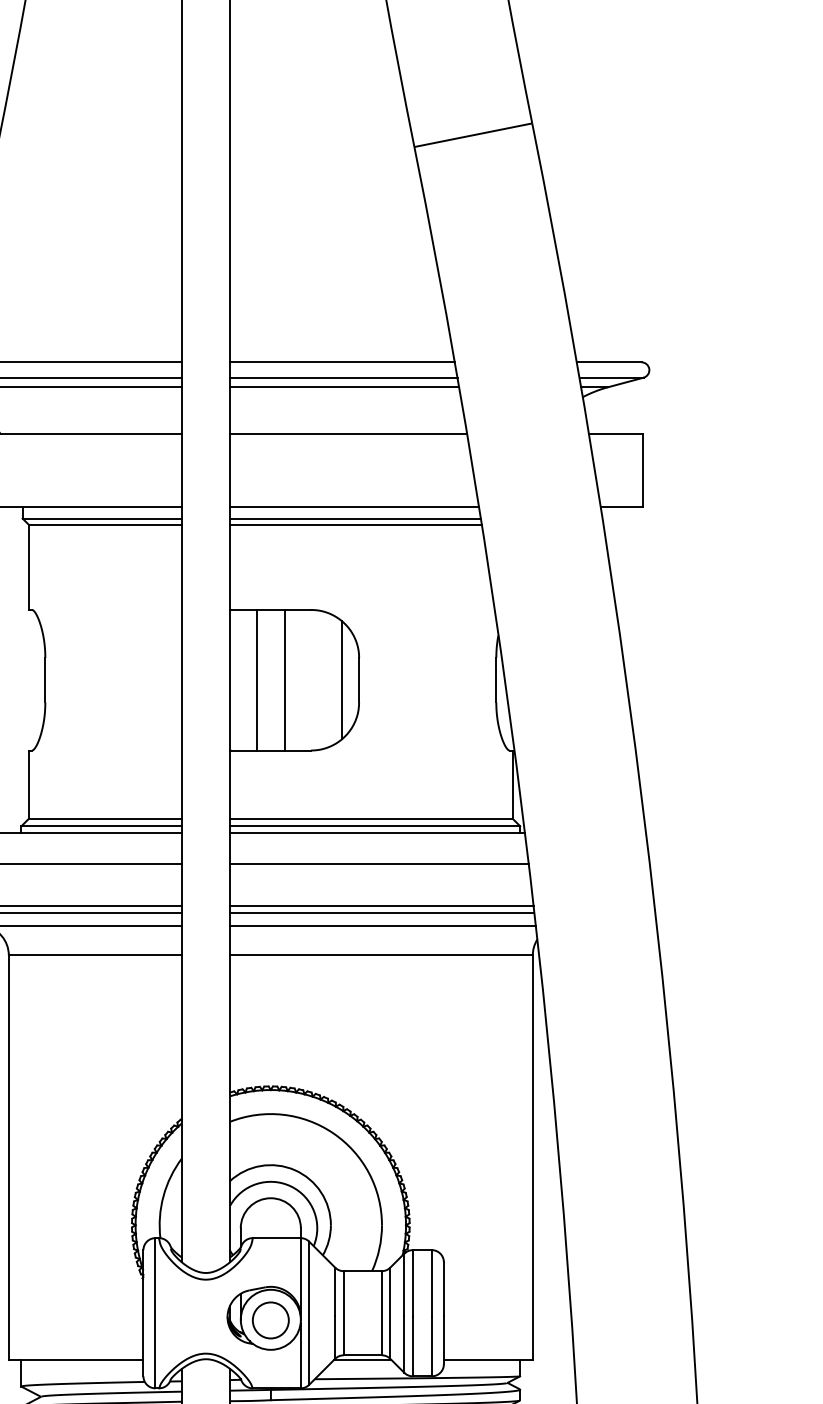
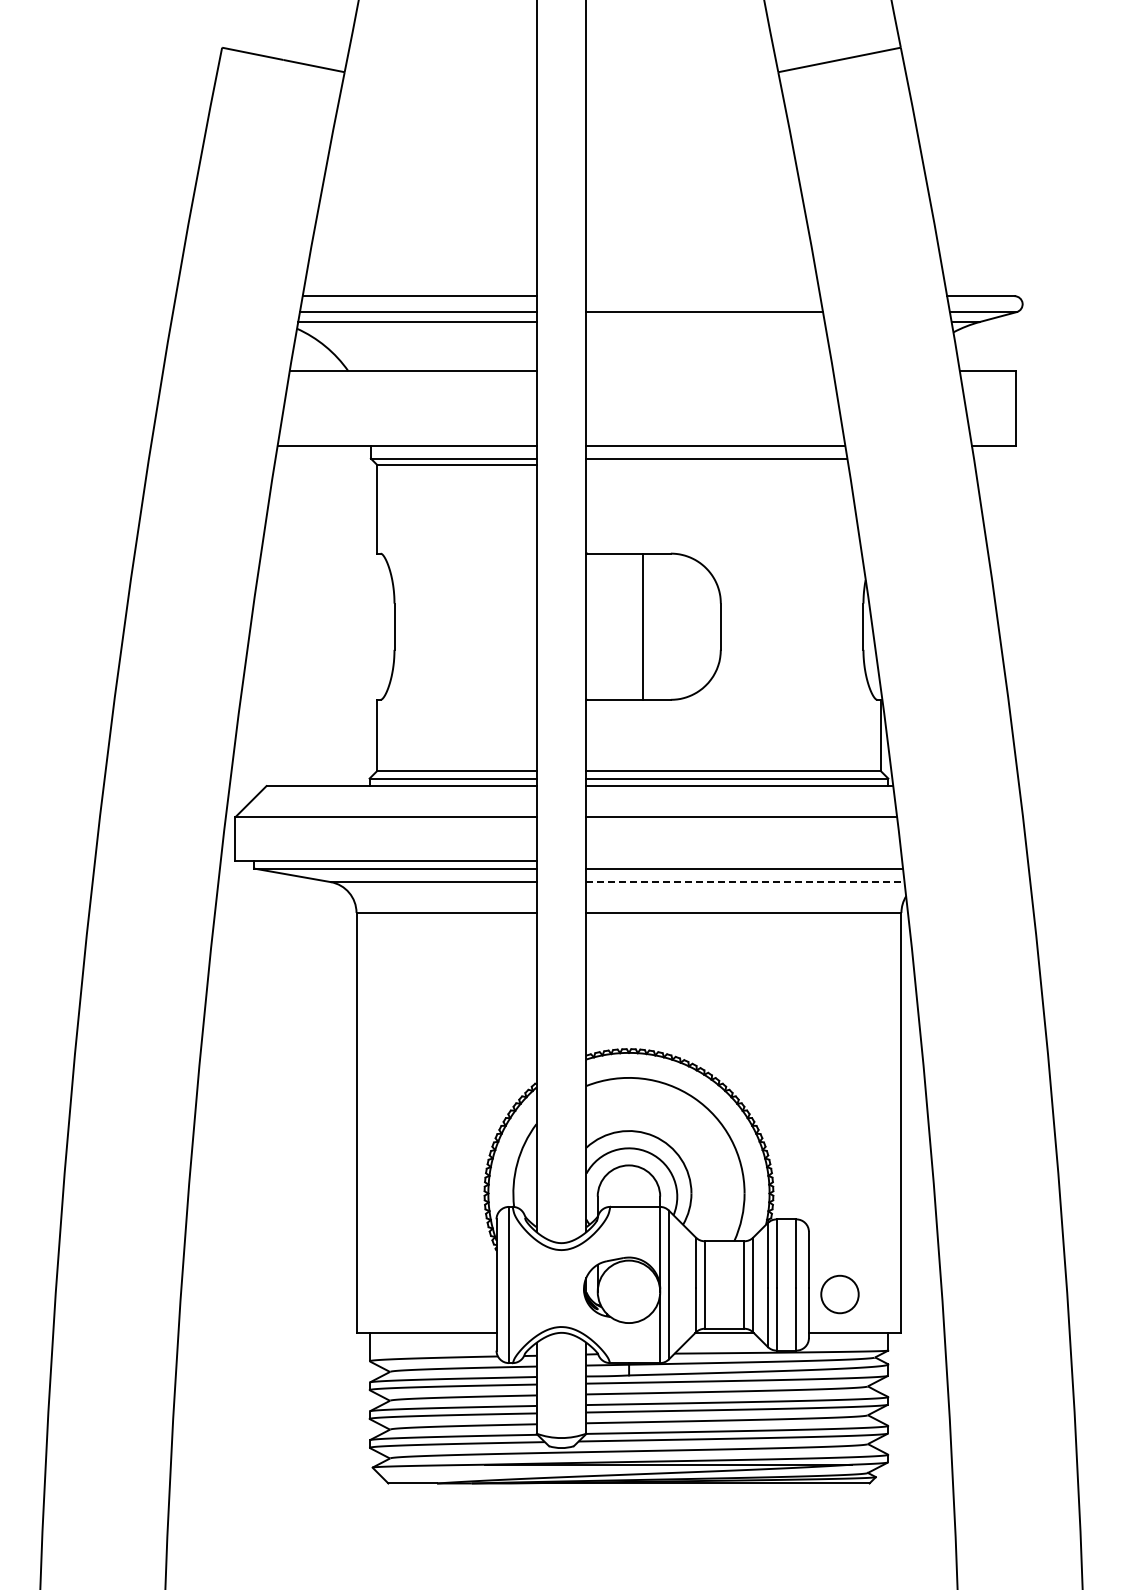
line: (342, 362) -> (703, 296), removed
line: (344, 387) -> (705, 322), removed
line: (348, 434) -> (709, 371), removed
line: (355, 524) -> (717, 464), removed
line: (256, 680) -> (614, 626), removed
line: (341, 680) -> (702, 626), removed
line: (381, 905) -> (744, 861), removed
line: (383, 926) -> (746, 882), solid -> dashed
circle: (270, 1320) -> (839, 1294), moved

